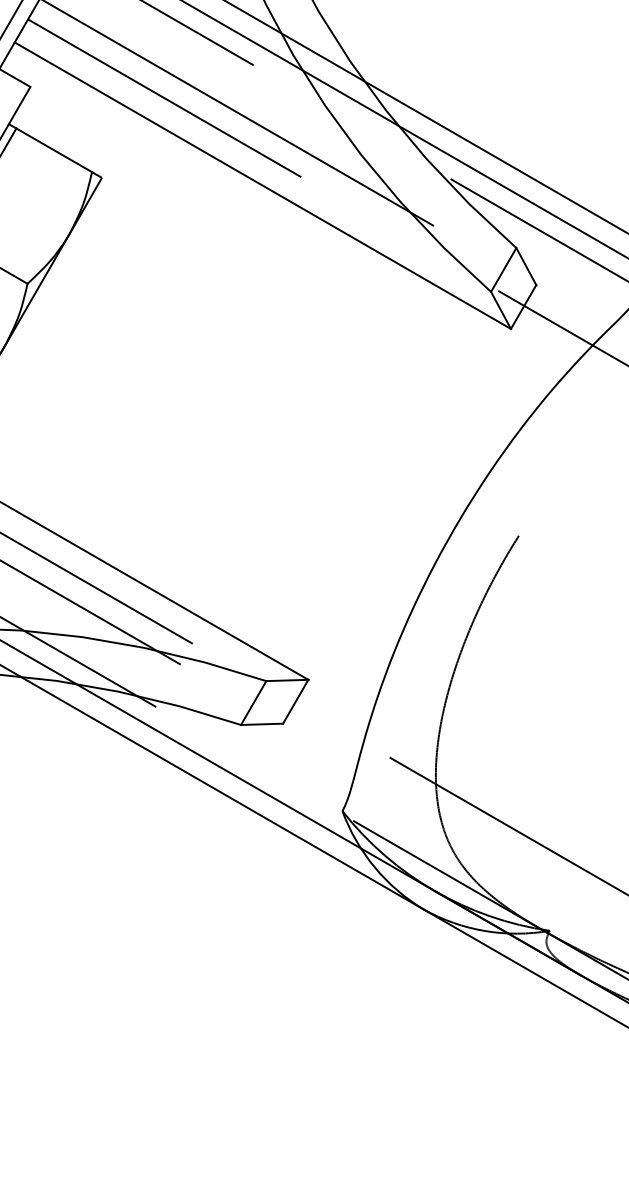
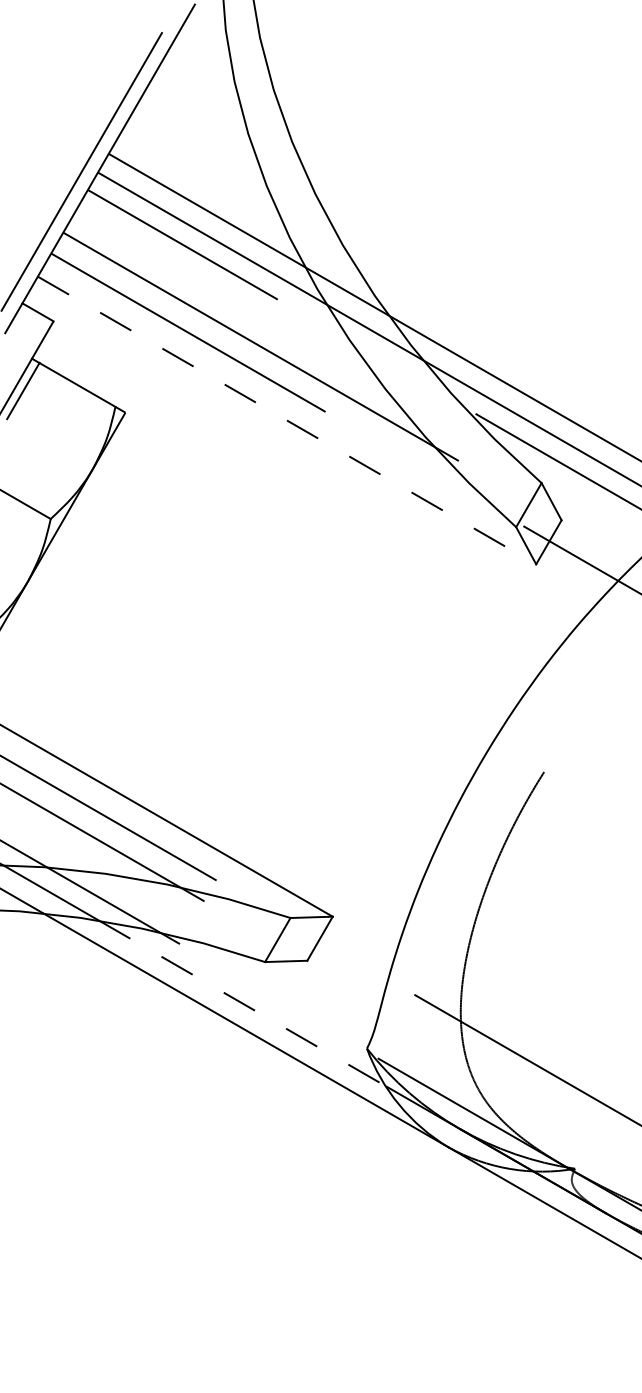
line: (263, 185) -> (287, 420), solid -> dashed
line: (218, 766) -> (242, 1003), solid -> dashed

